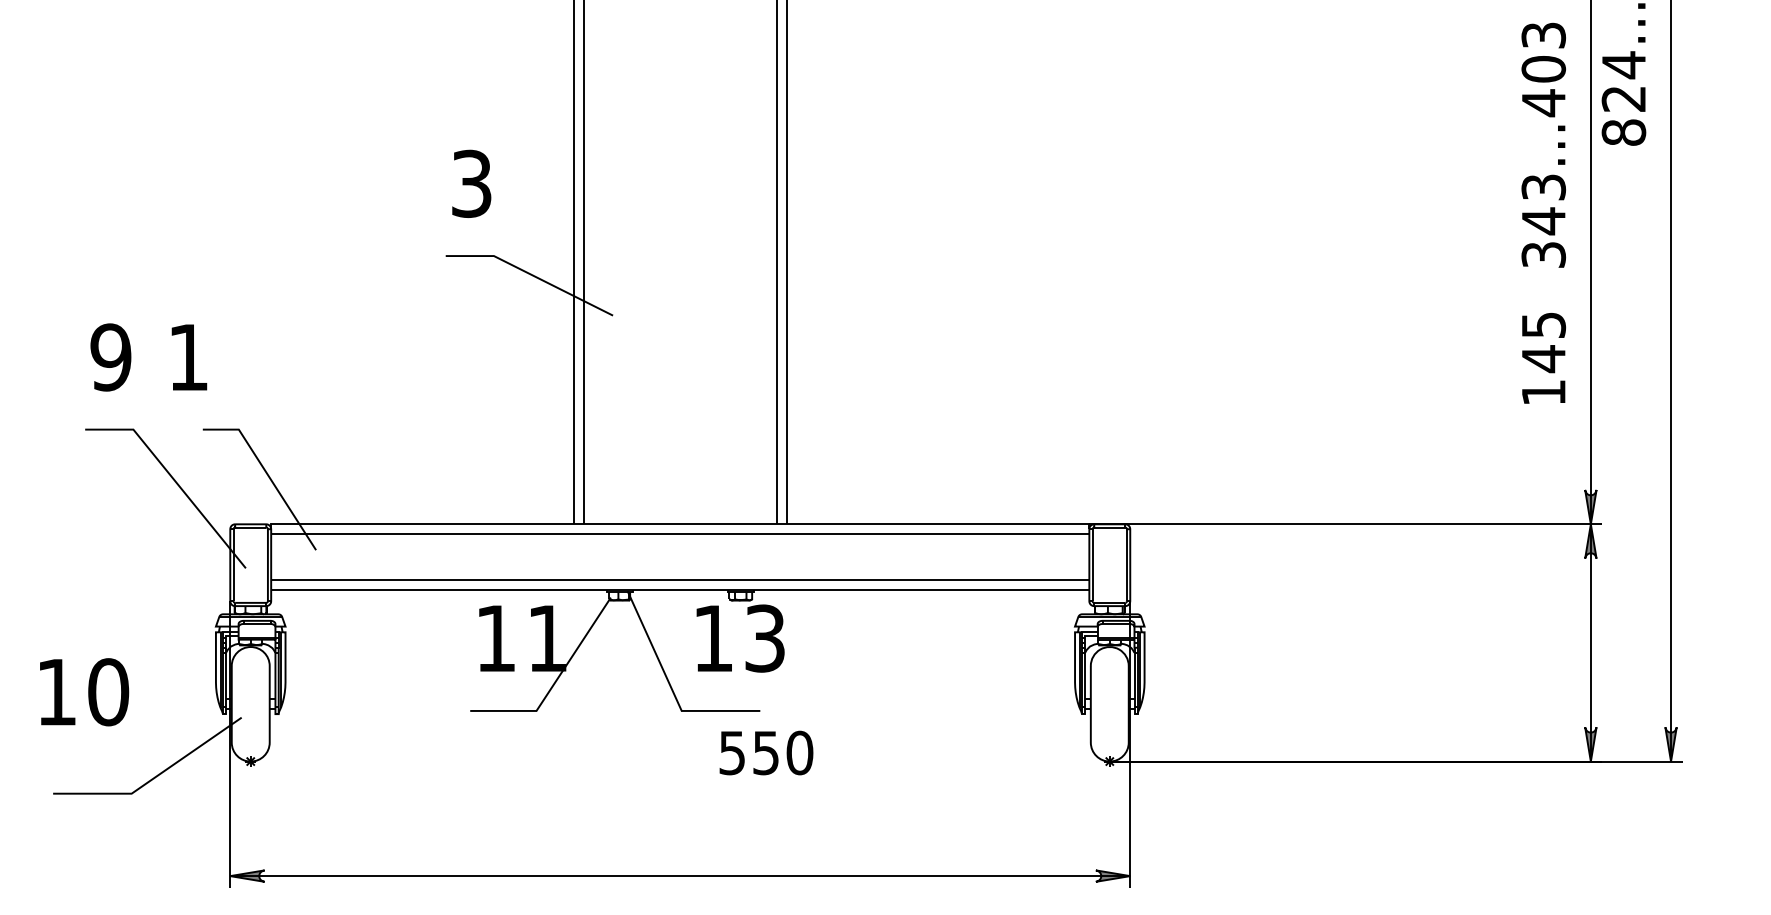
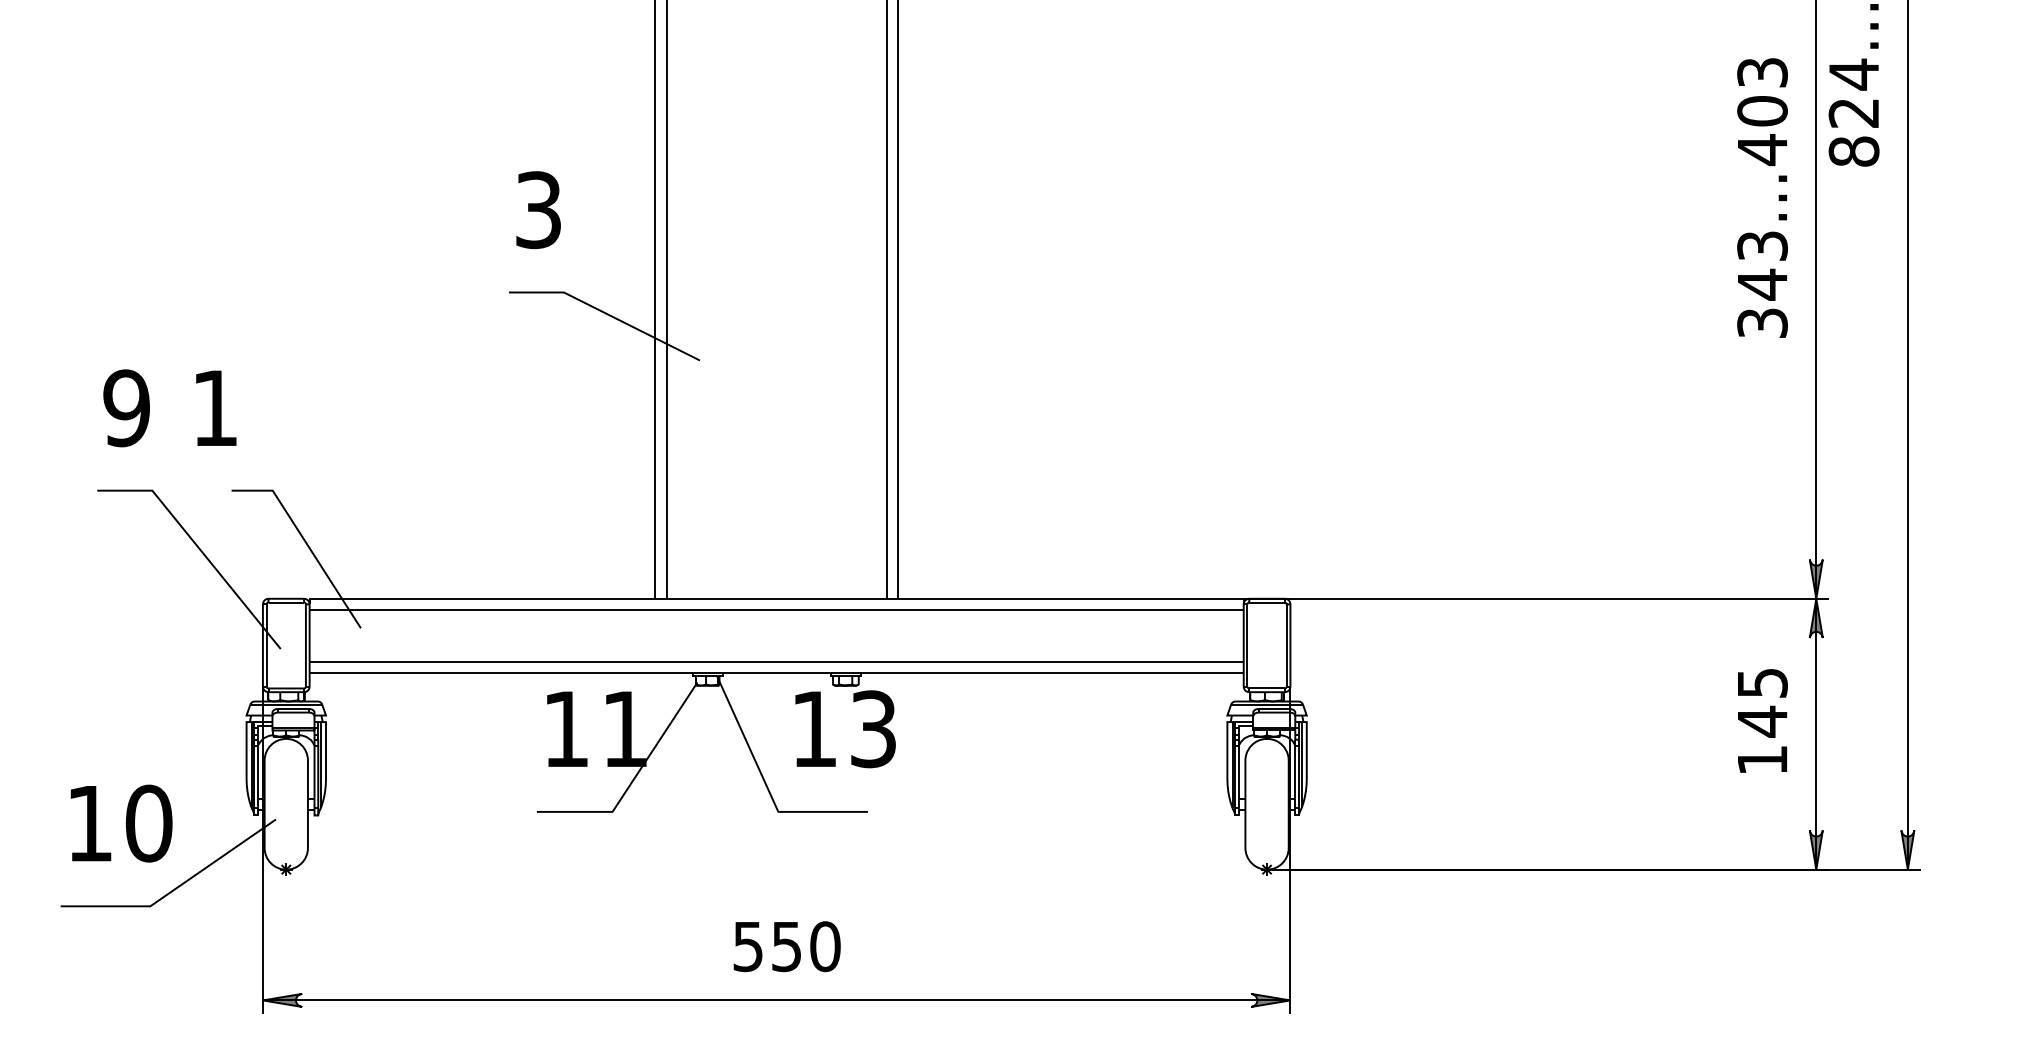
text: (1543, 144) -> (1762, 197), moved
text: (1543, 358) -> (1762, 721), moved
text: (84, 692) -> (121, 823), moved
text: (766, 752) -> (787, 946), moved

